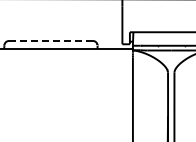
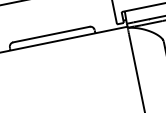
line: (51, 41) -> (52, 34), dashed -> solid

